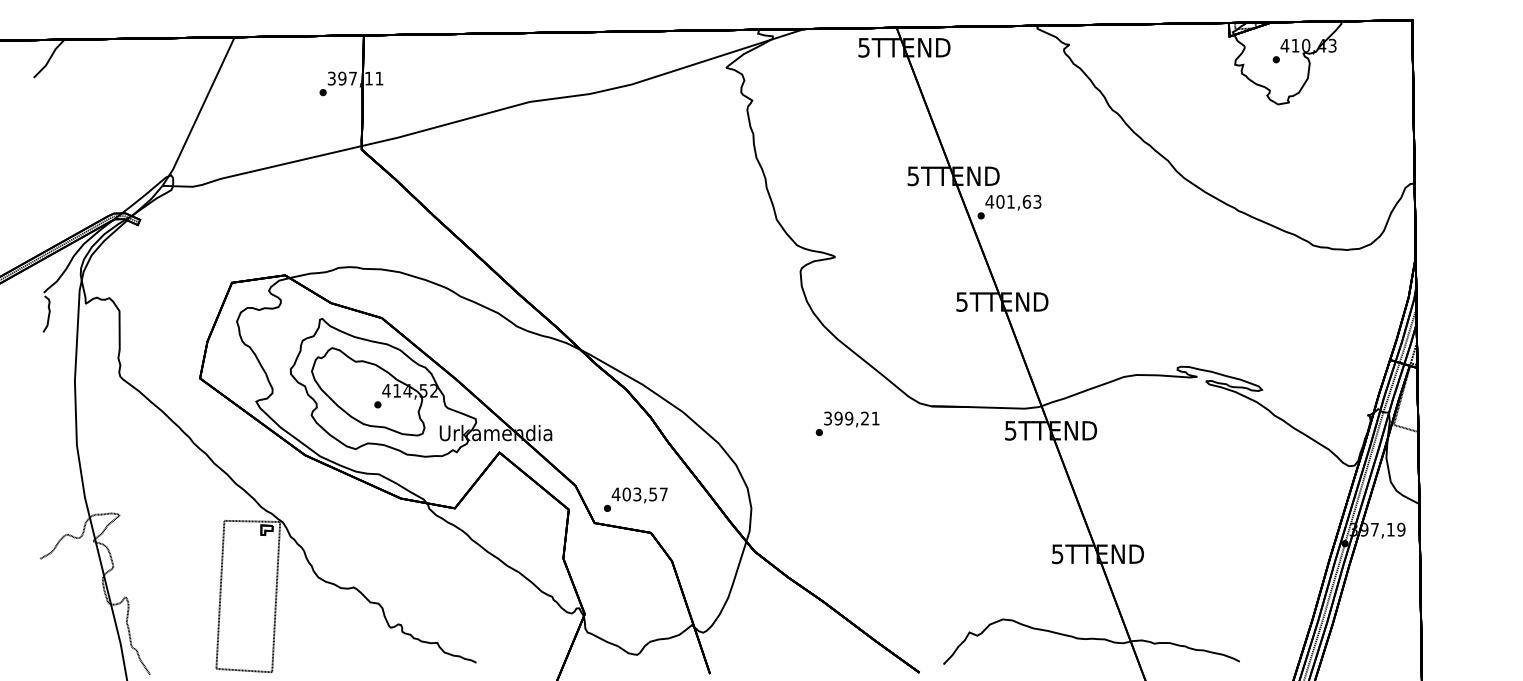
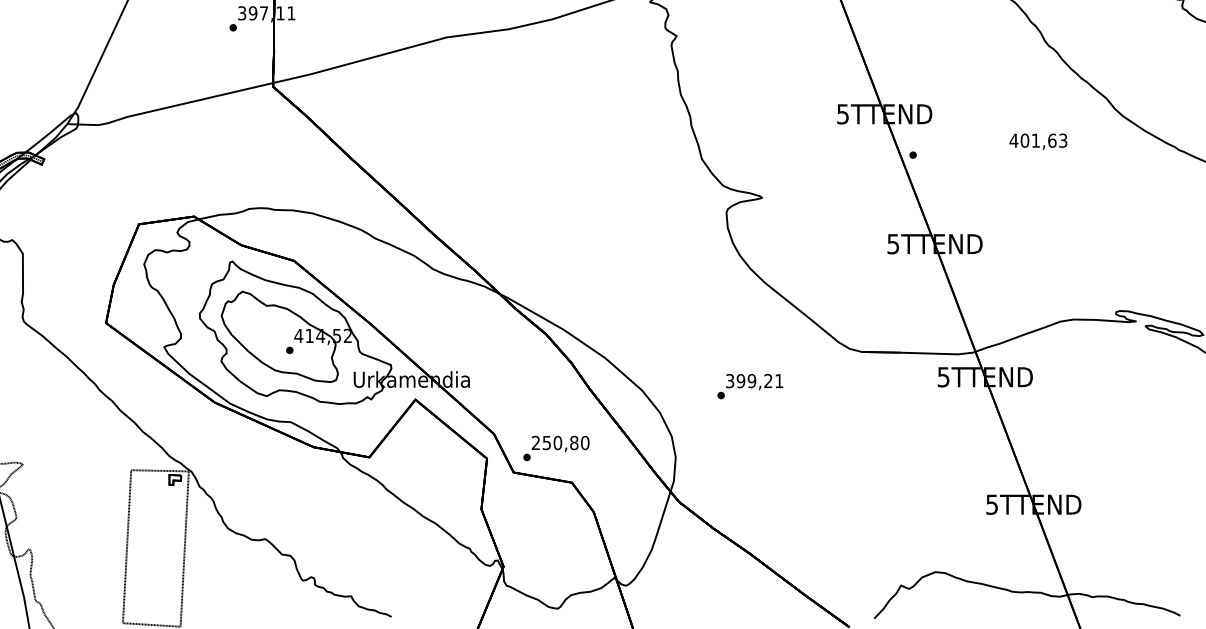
text: (1013, 202) -> (1038, 141), moved
text: (847, 423) -> (750, 386), moved
text: (639, 494) -> (560, 443), 403,57 -> 250,80

